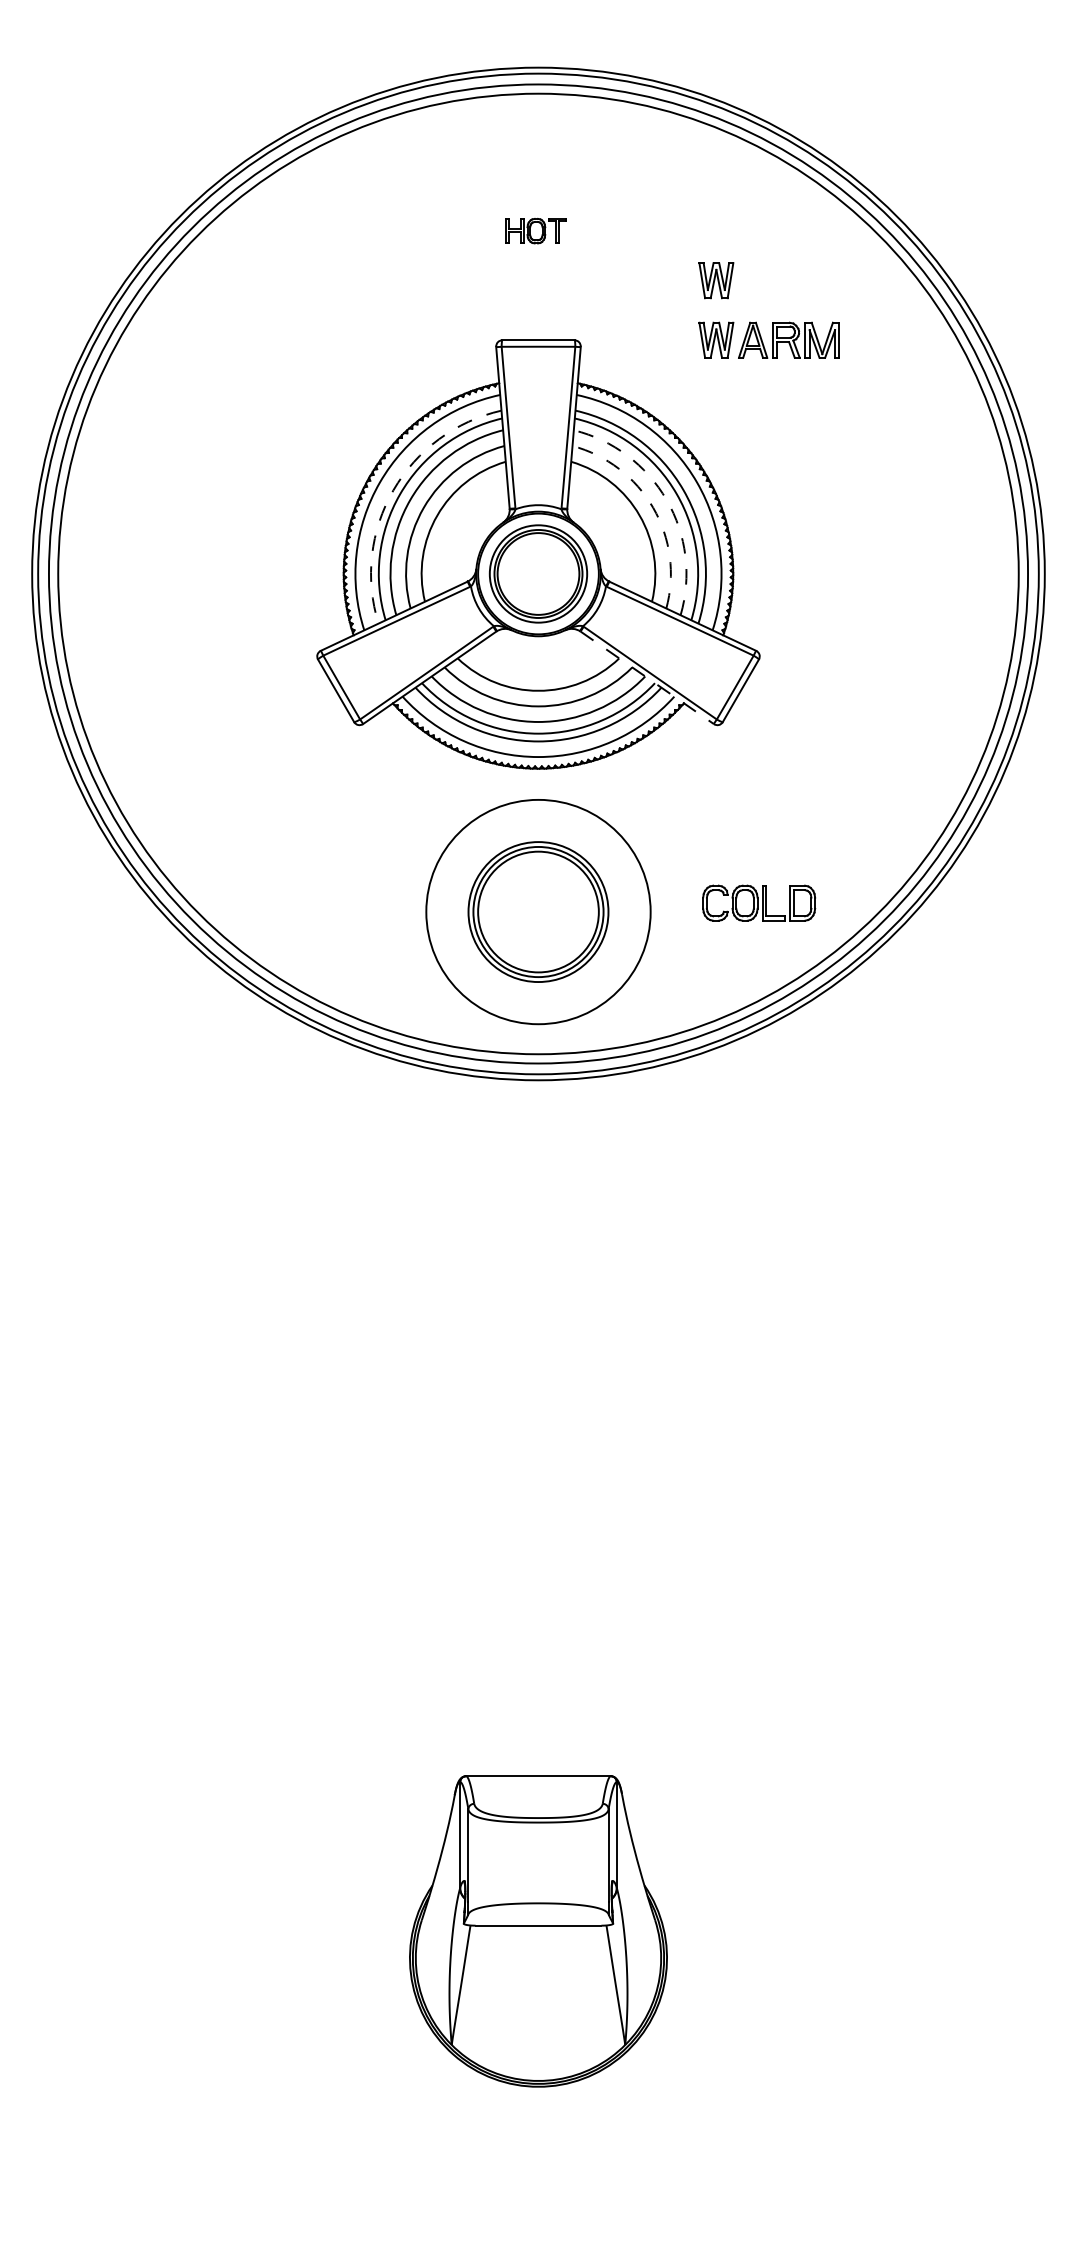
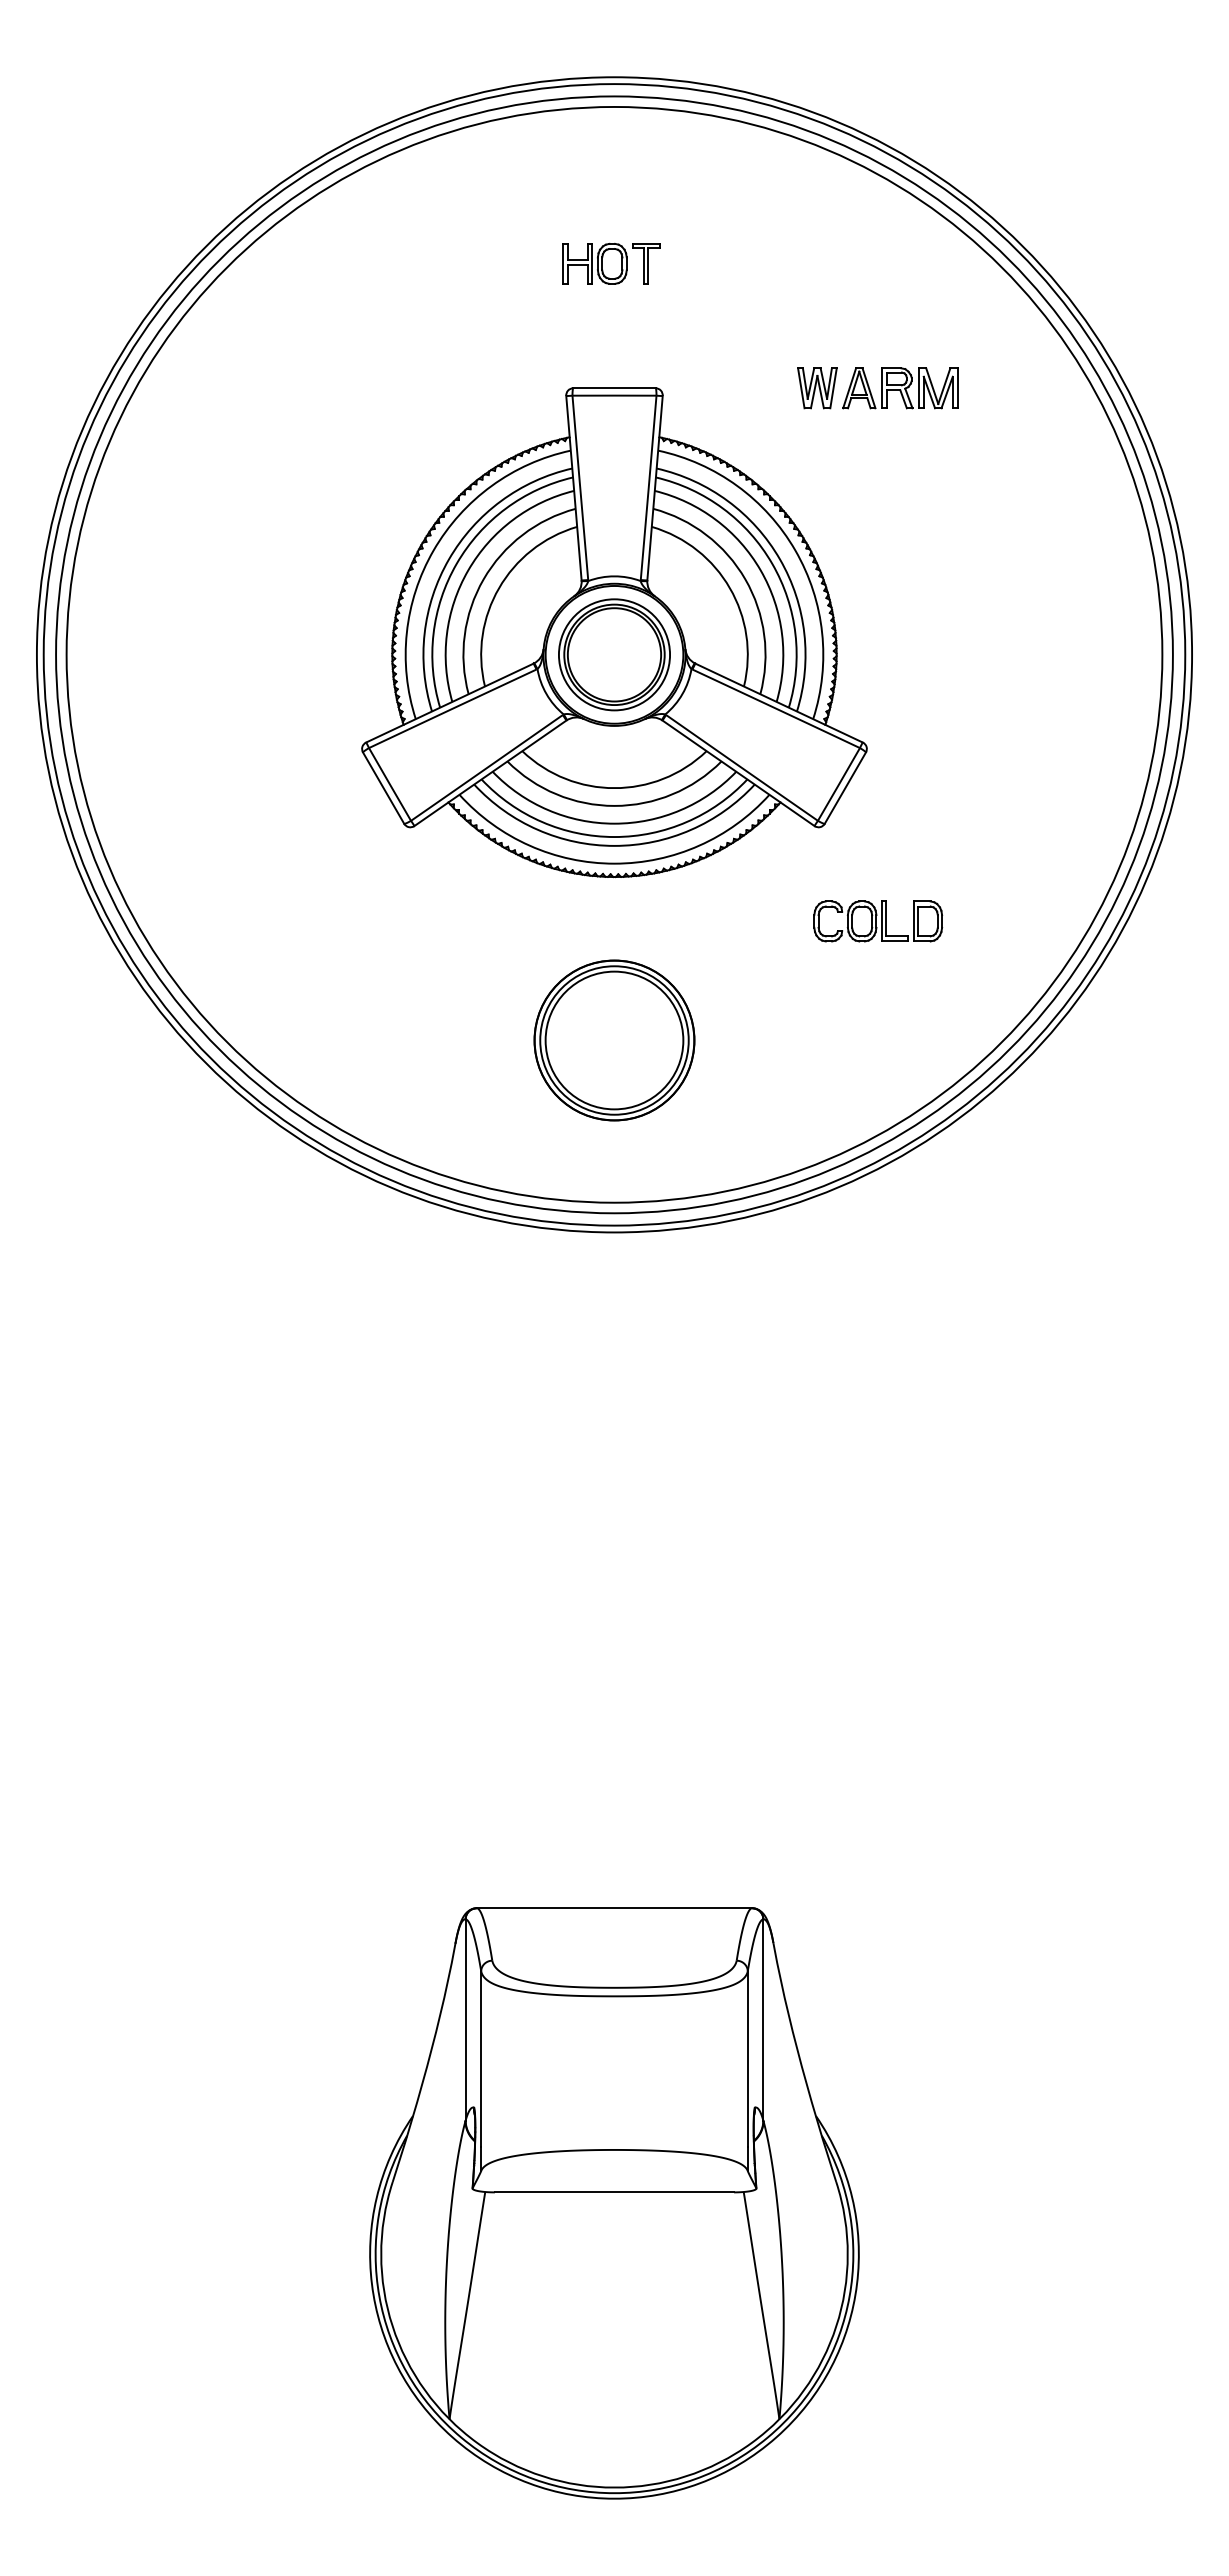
part: (535, 230) -> (611, 263), size x1.43
part: (716, 280) -> (817, 320), removed
arc: (393, 490) -> (449, 559), dashed -> solid
arc: (666, 500) -> (760, 570), dashed -> solid
arc: (653, 507) -> (745, 579), dashed -> solid
line: (648, 677) -> (739, 773), dashed -> solid
part: (759, 903) -> (878, 921), moved
circle: (538, 912) -> (614, 1040), size x0.62
part: (538, 1931) -> (614, 2203), size x1.67

